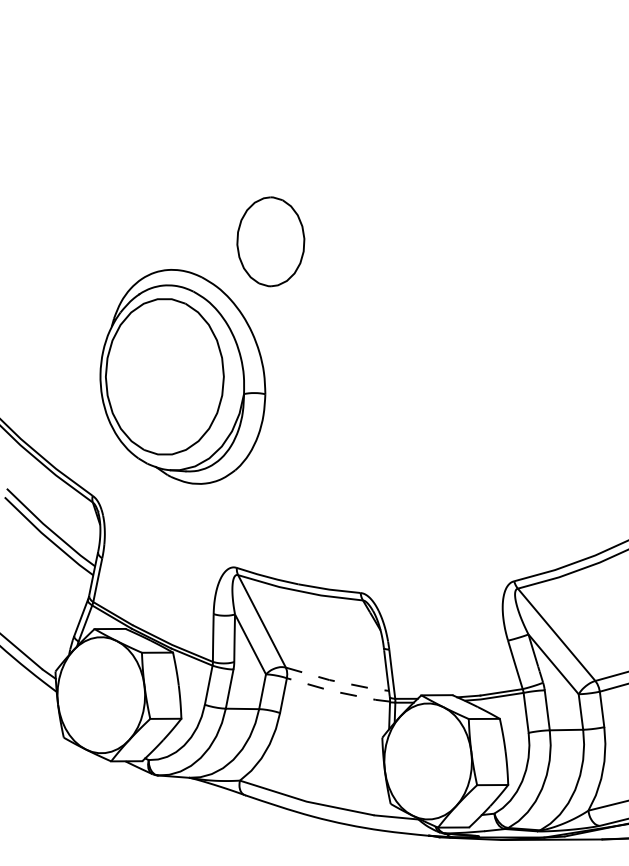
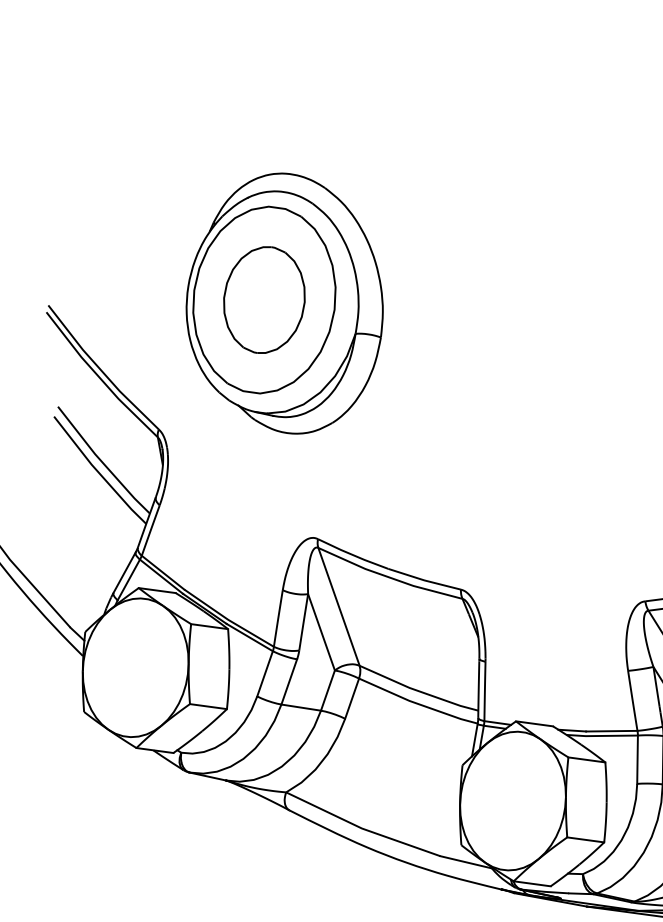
part: (270, 241) -> (264, 299), moved
line: (337, 681) -> (418, 690), dashed -> solid
line: (337, 692) -> (416, 703), dashed -> solid

